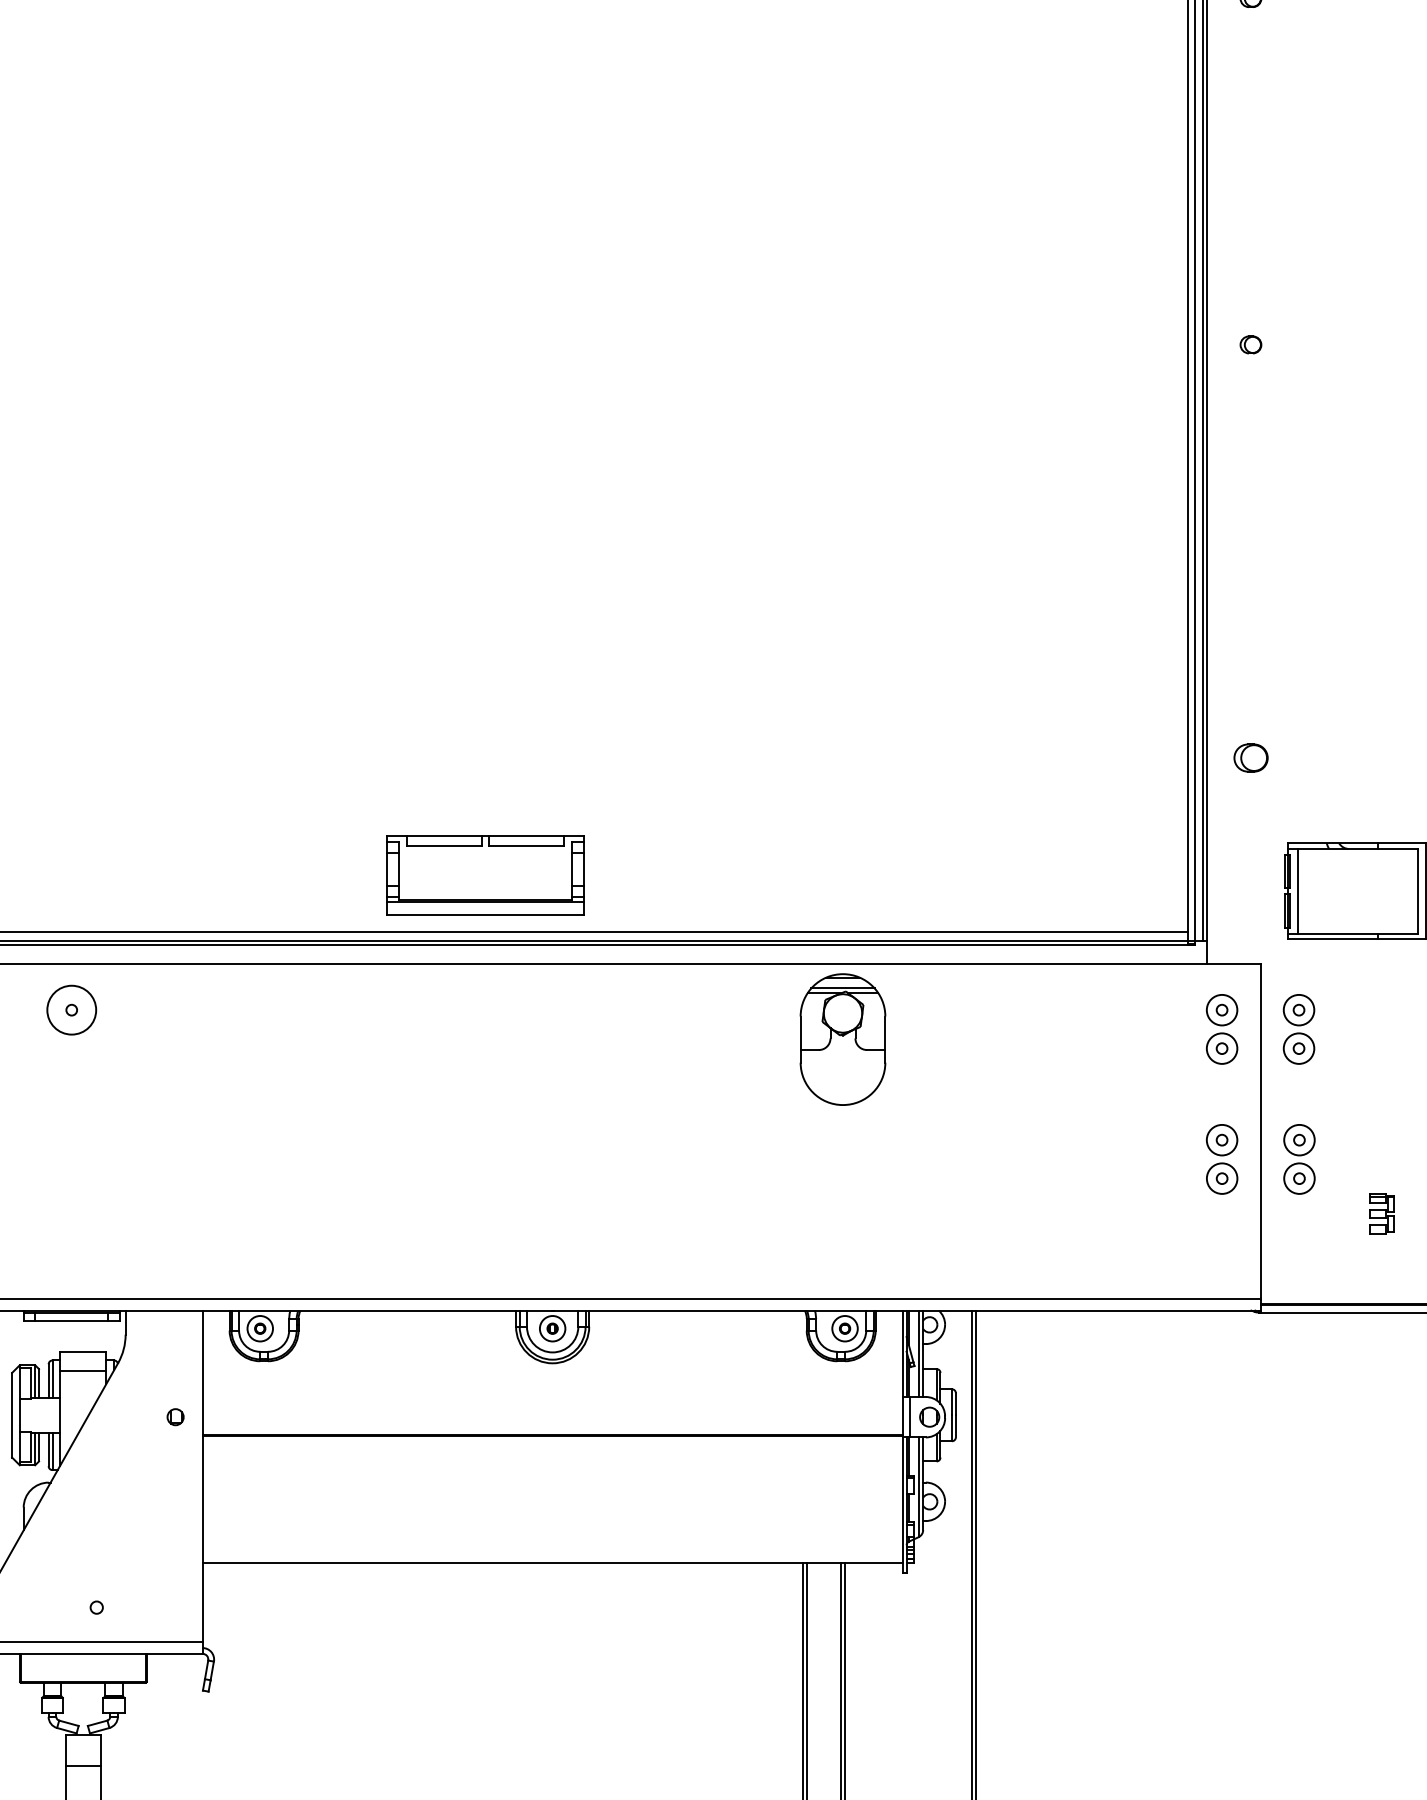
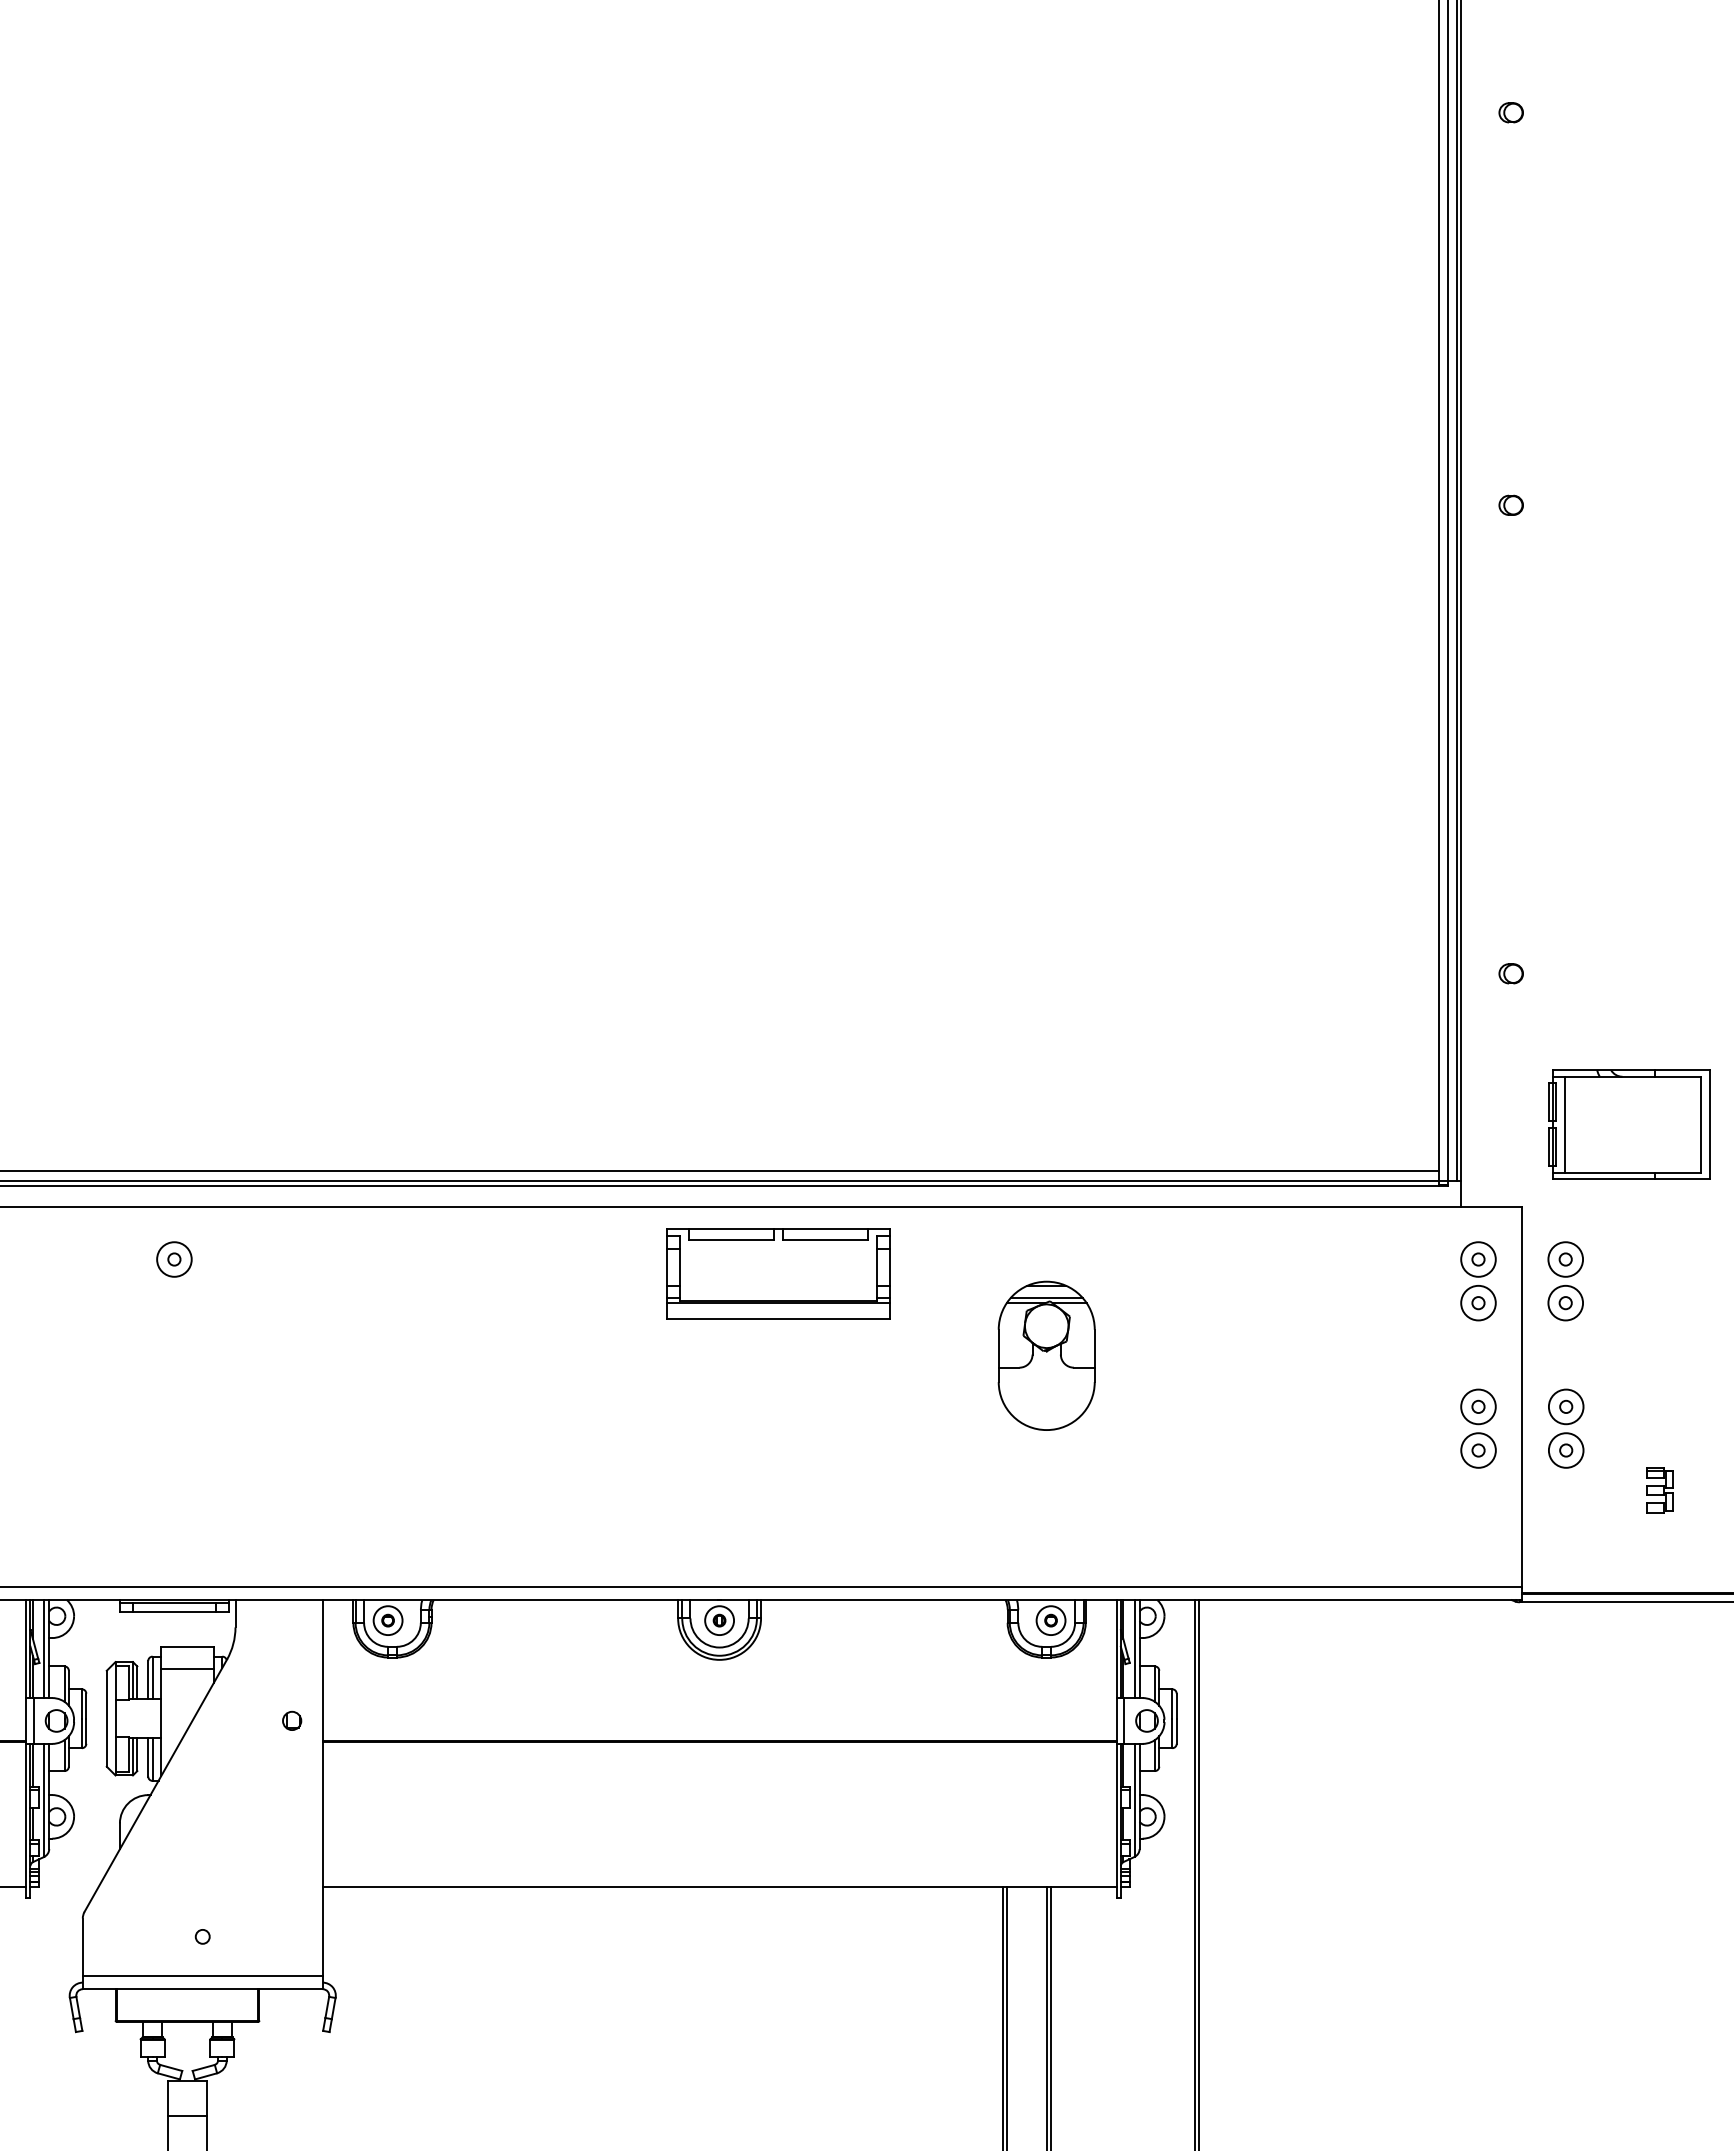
part: (1250, 757) -> (1510, 973), size x0.62
part: (485, 875) -> (778, 1273), moved
circle: (71, 1010) -> (174, 1259), size x0.62
part: (842, 1039) -> (1046, 1355), moved

